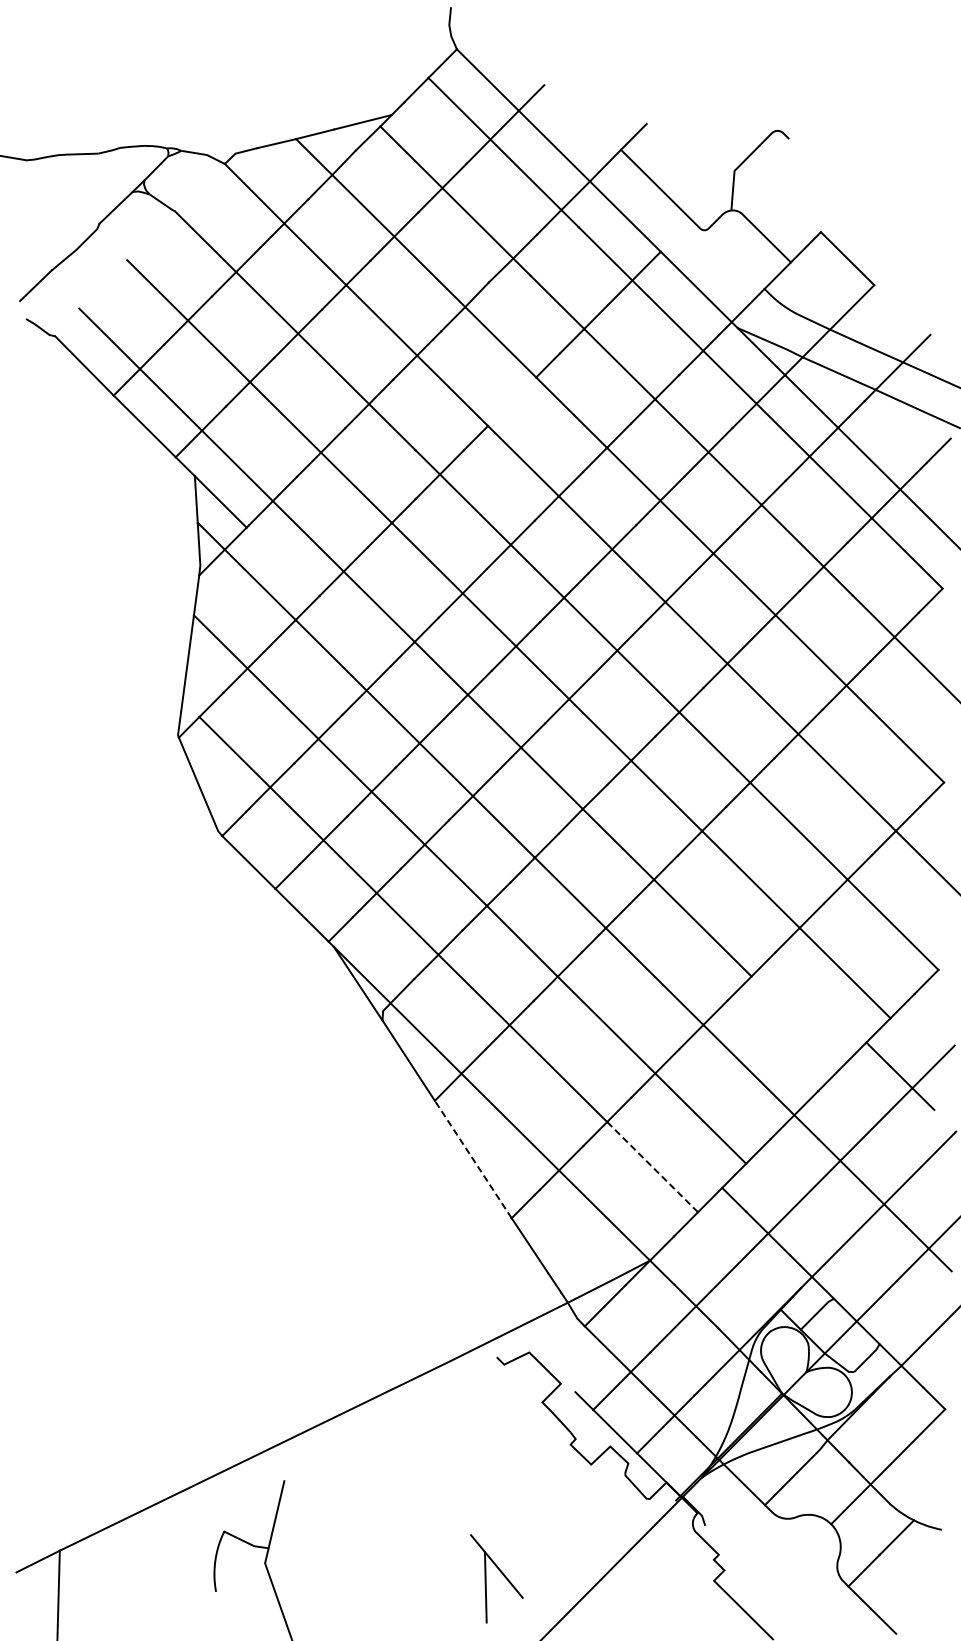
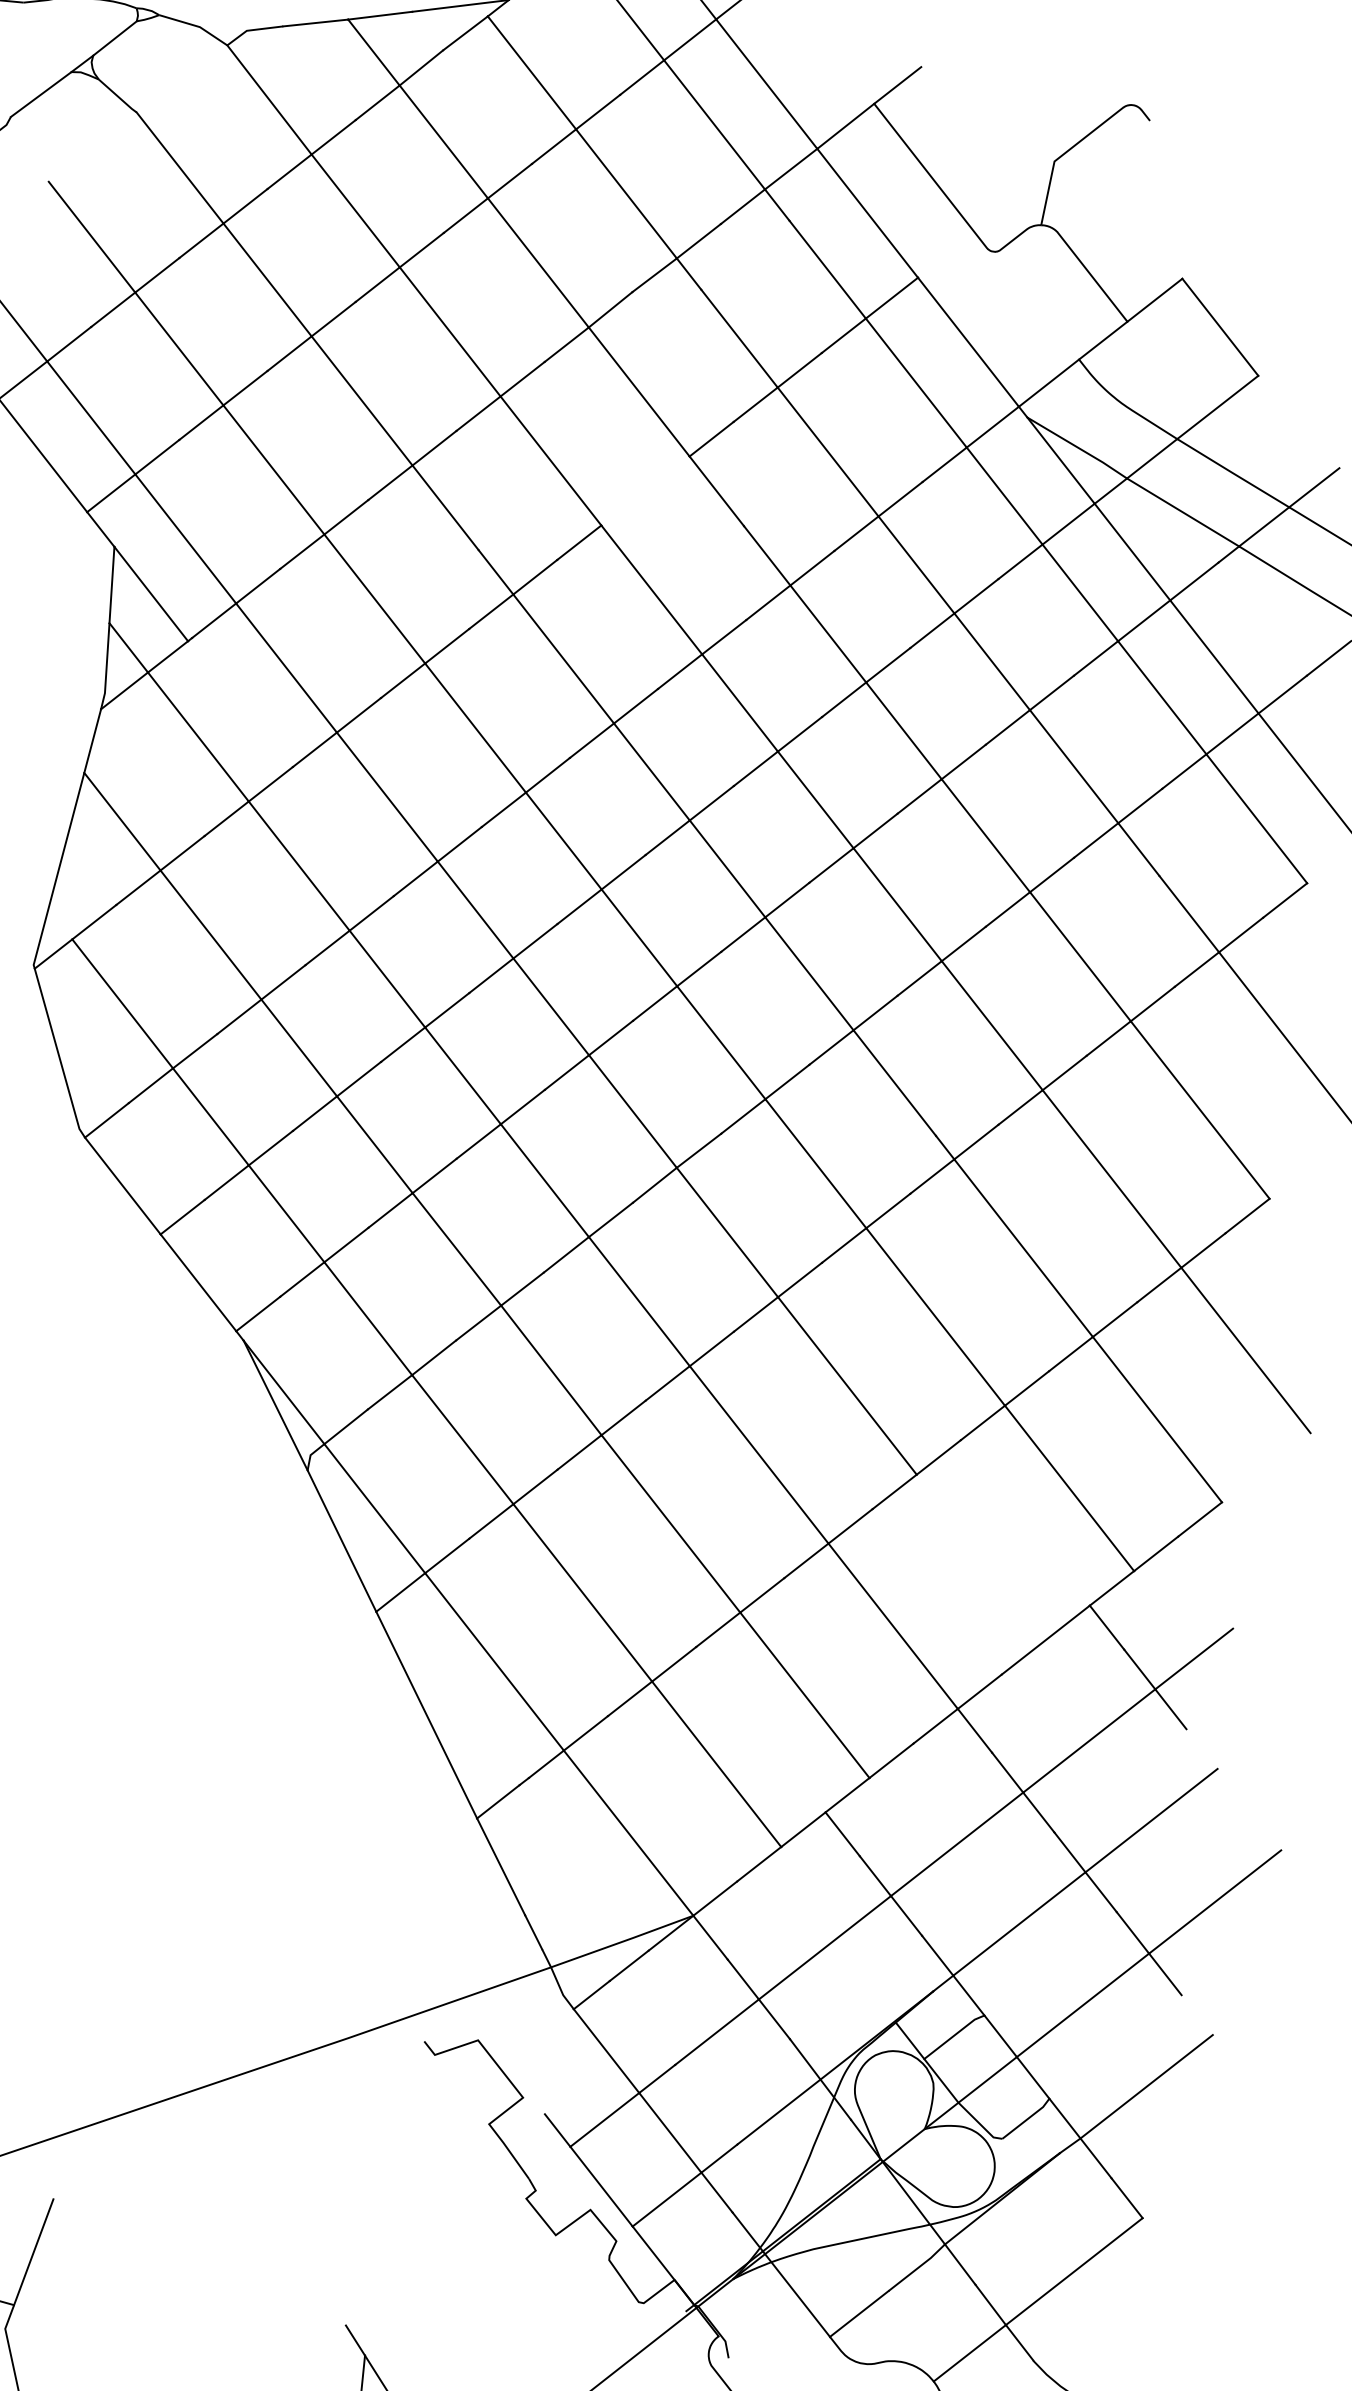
line: (473, 1159) -> (427, 1715), dashed -> solid
line: (652, 1166) -> (716, 1763), dashed -> solid

